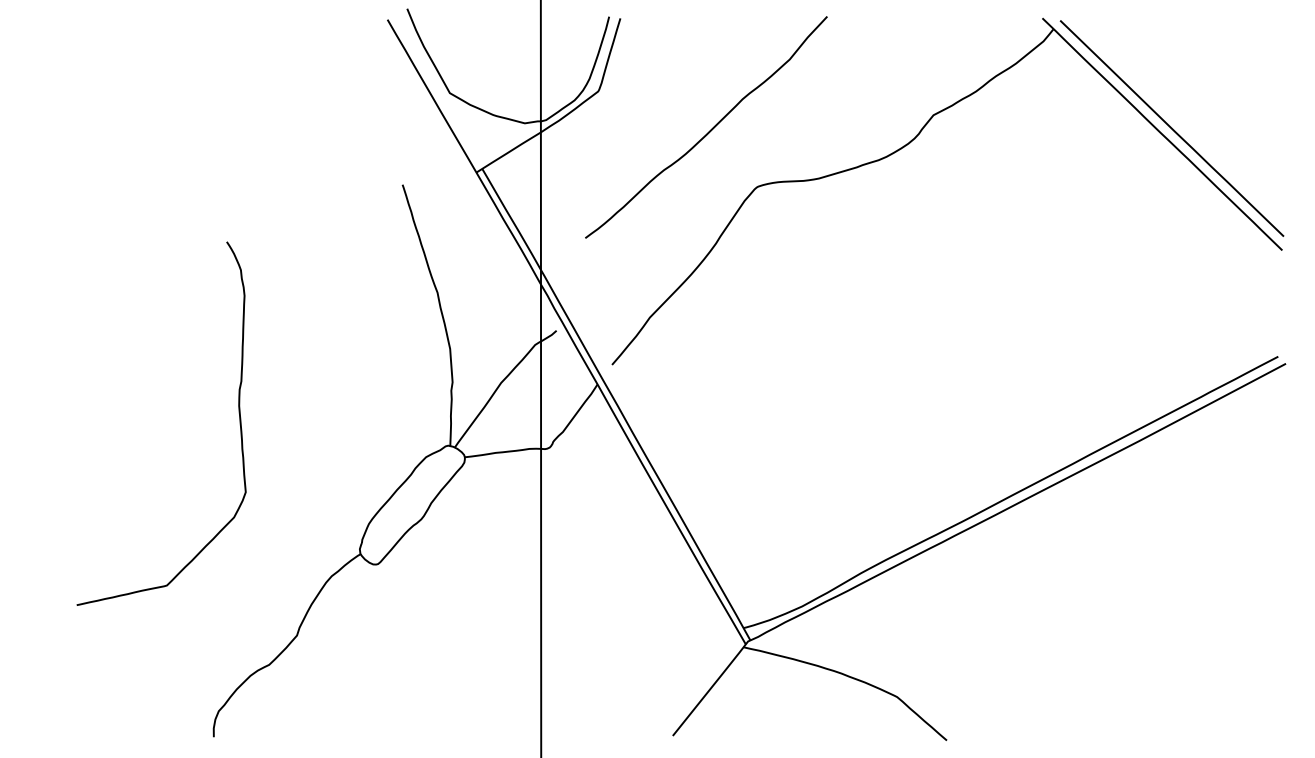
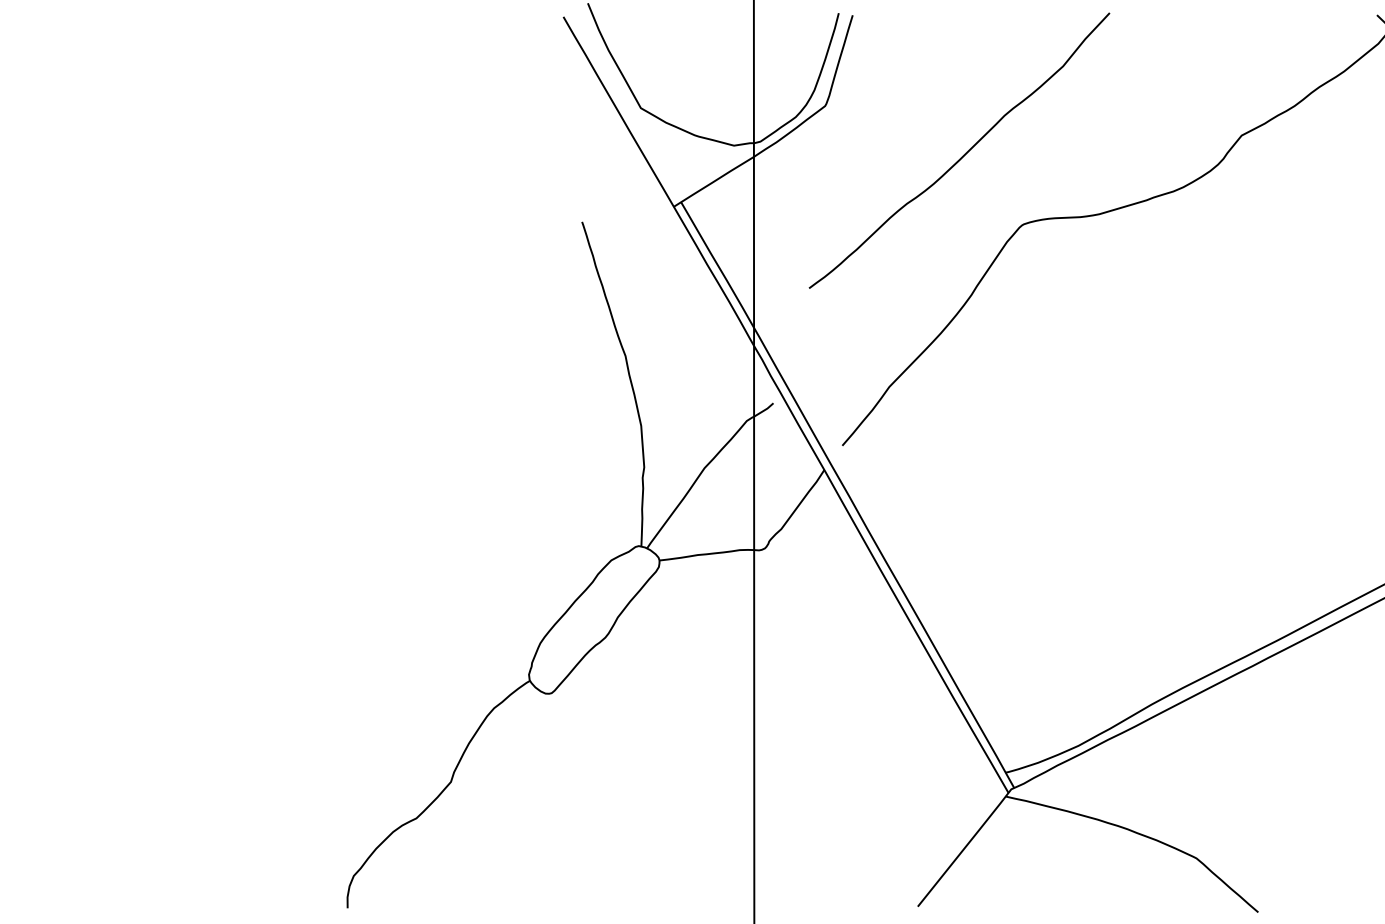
curve: (238, 413) -> (378, 506), removed

